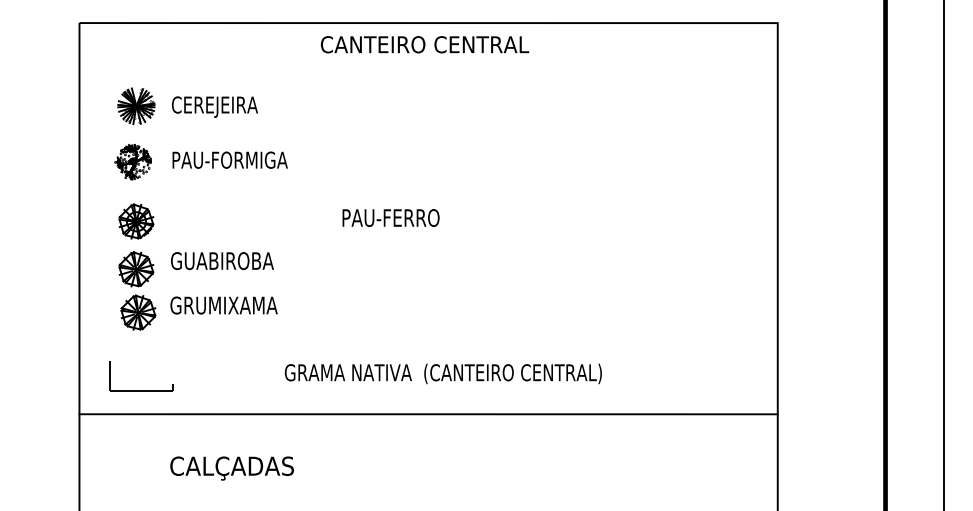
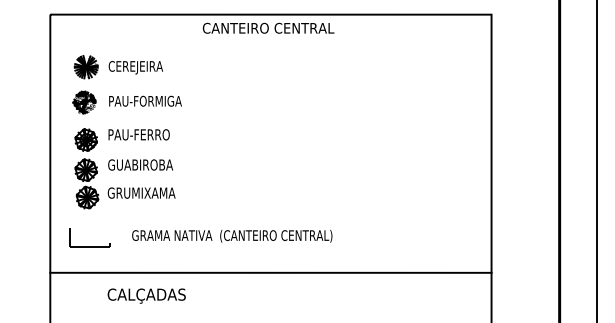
text: (389, 217) -> (138, 134), moved
text: (443, 372) -> (232, 235), moved
line: (427, 413) -> (270, 272), moved

